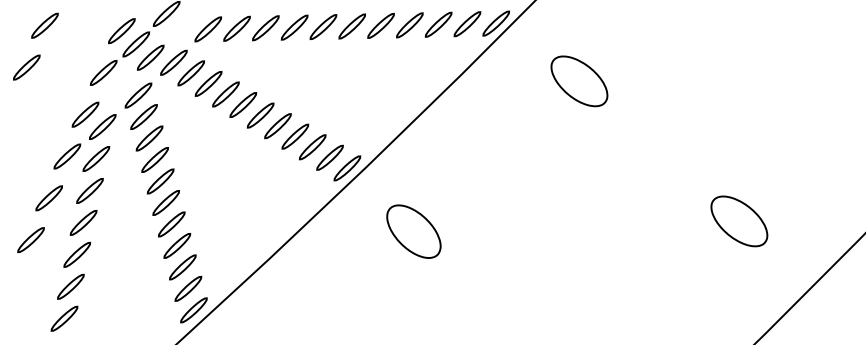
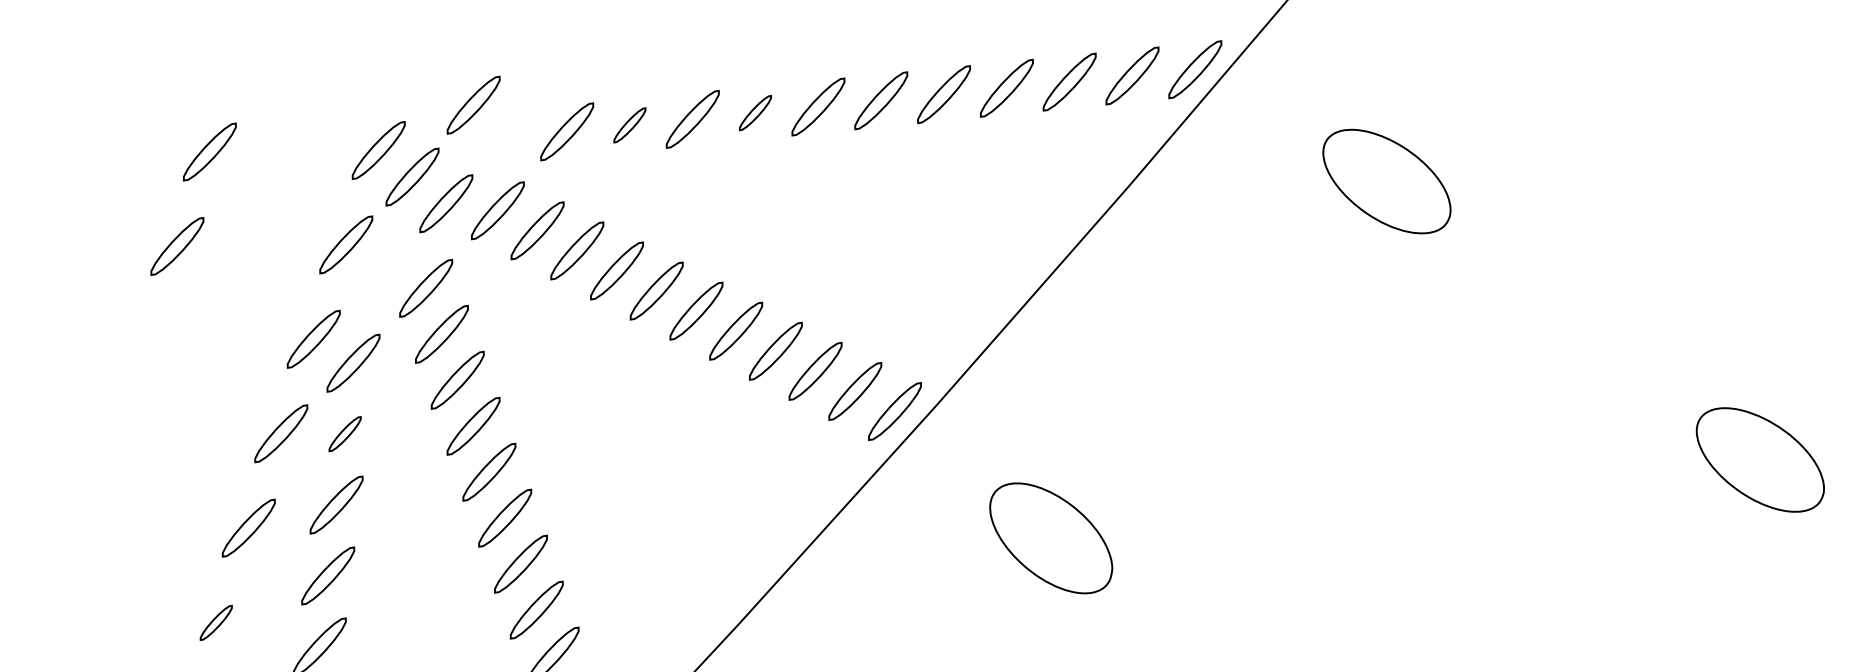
part: (294, 27) -> (755, 112), size x0.6
part: (236, 28) -> (628, 125), size x0.6
part: (96, 158) -> (345, 433), size x0.6
part: (30, 240) -> (215, 623), size x0.6

